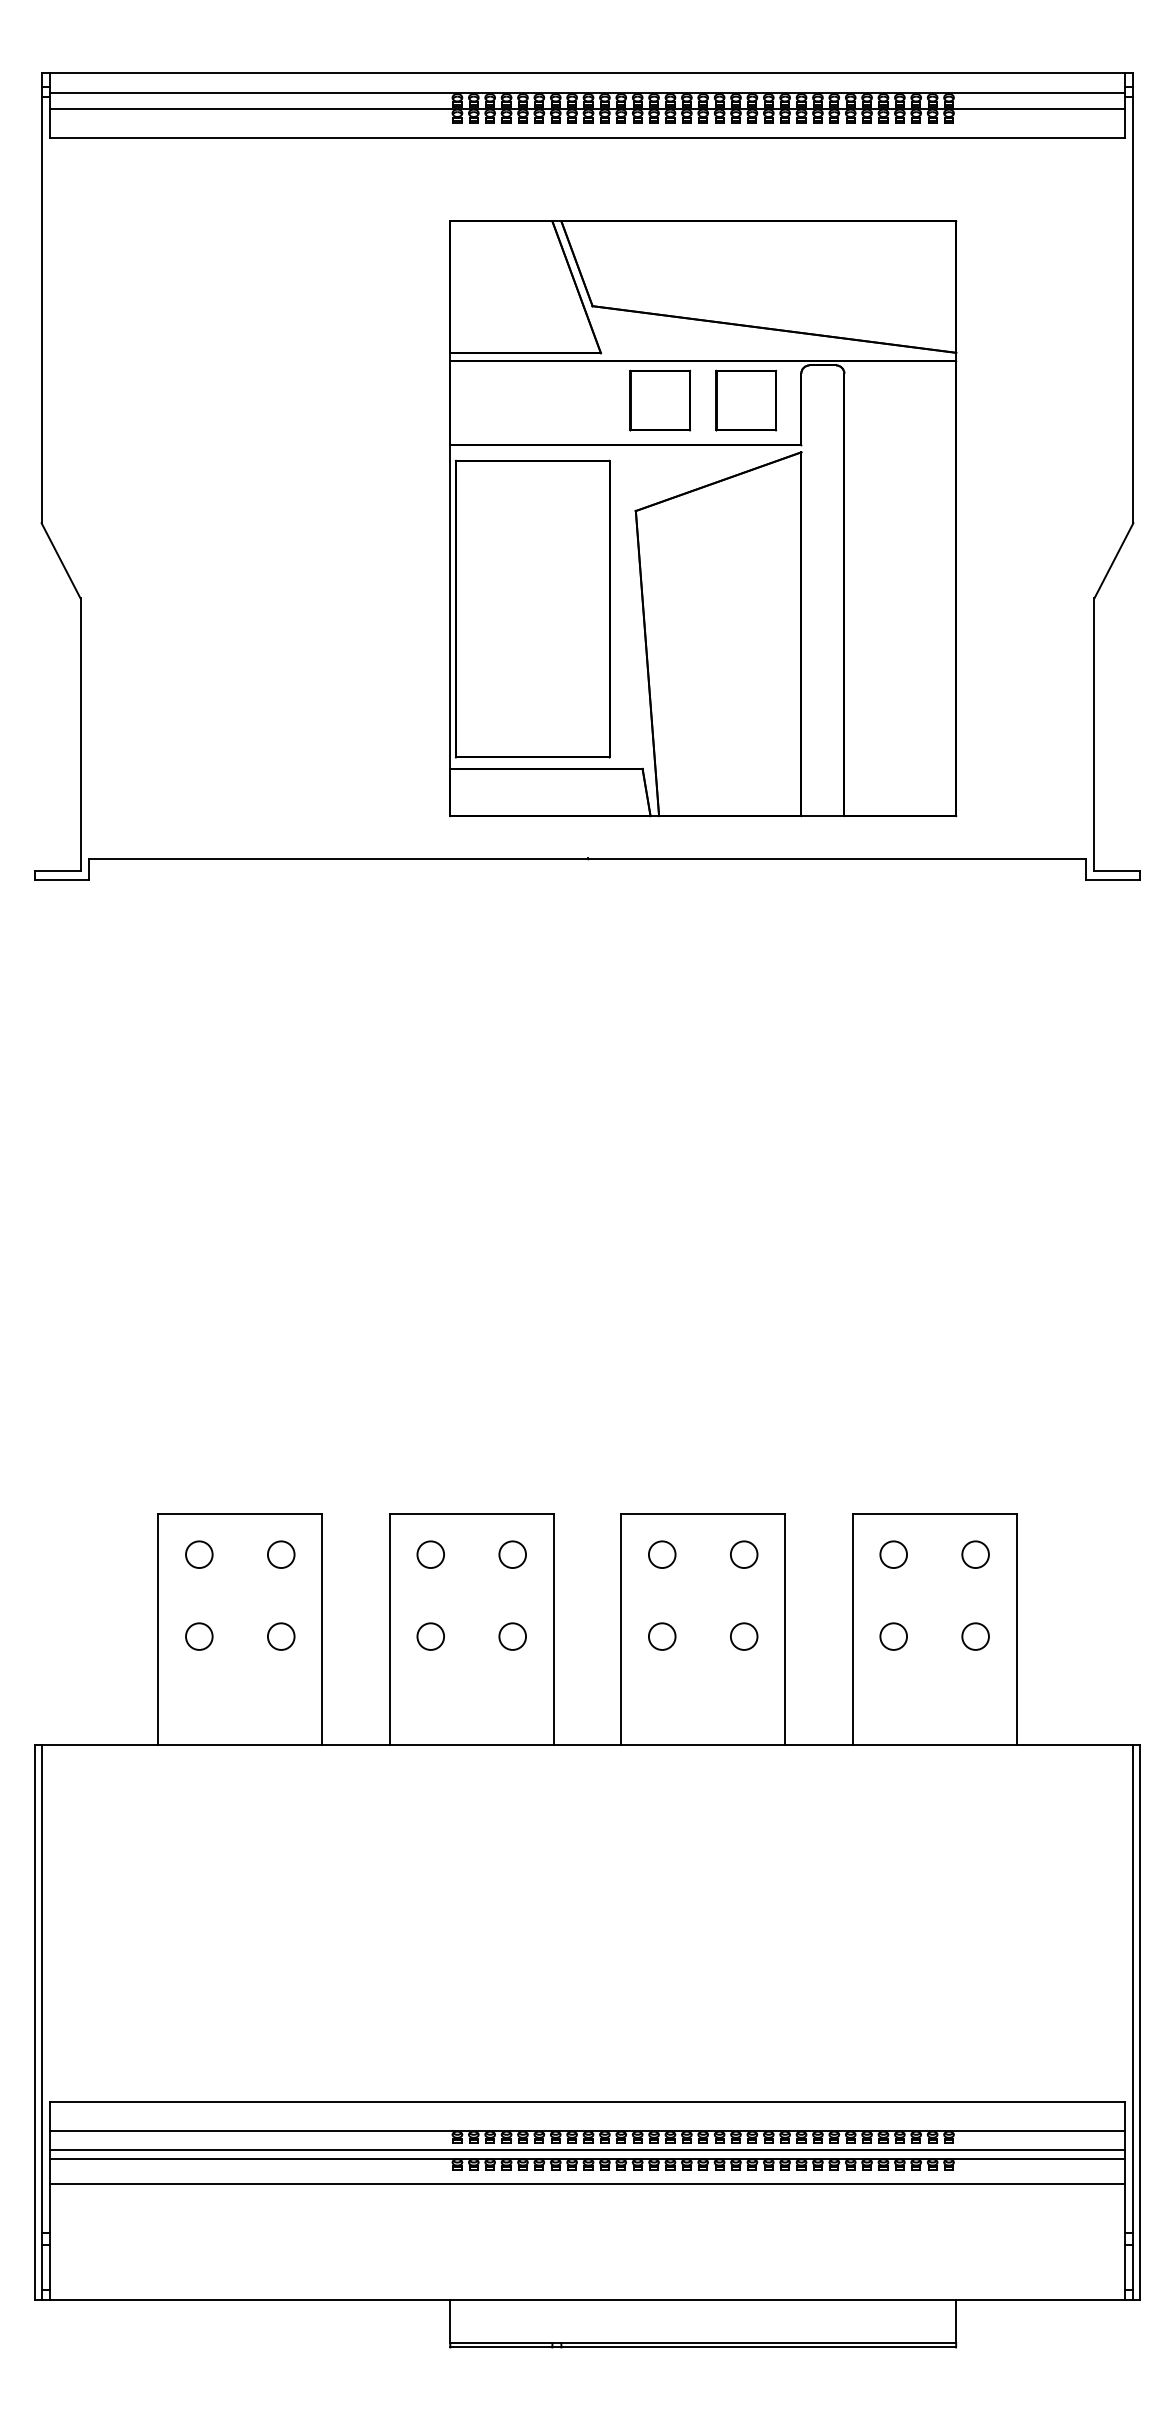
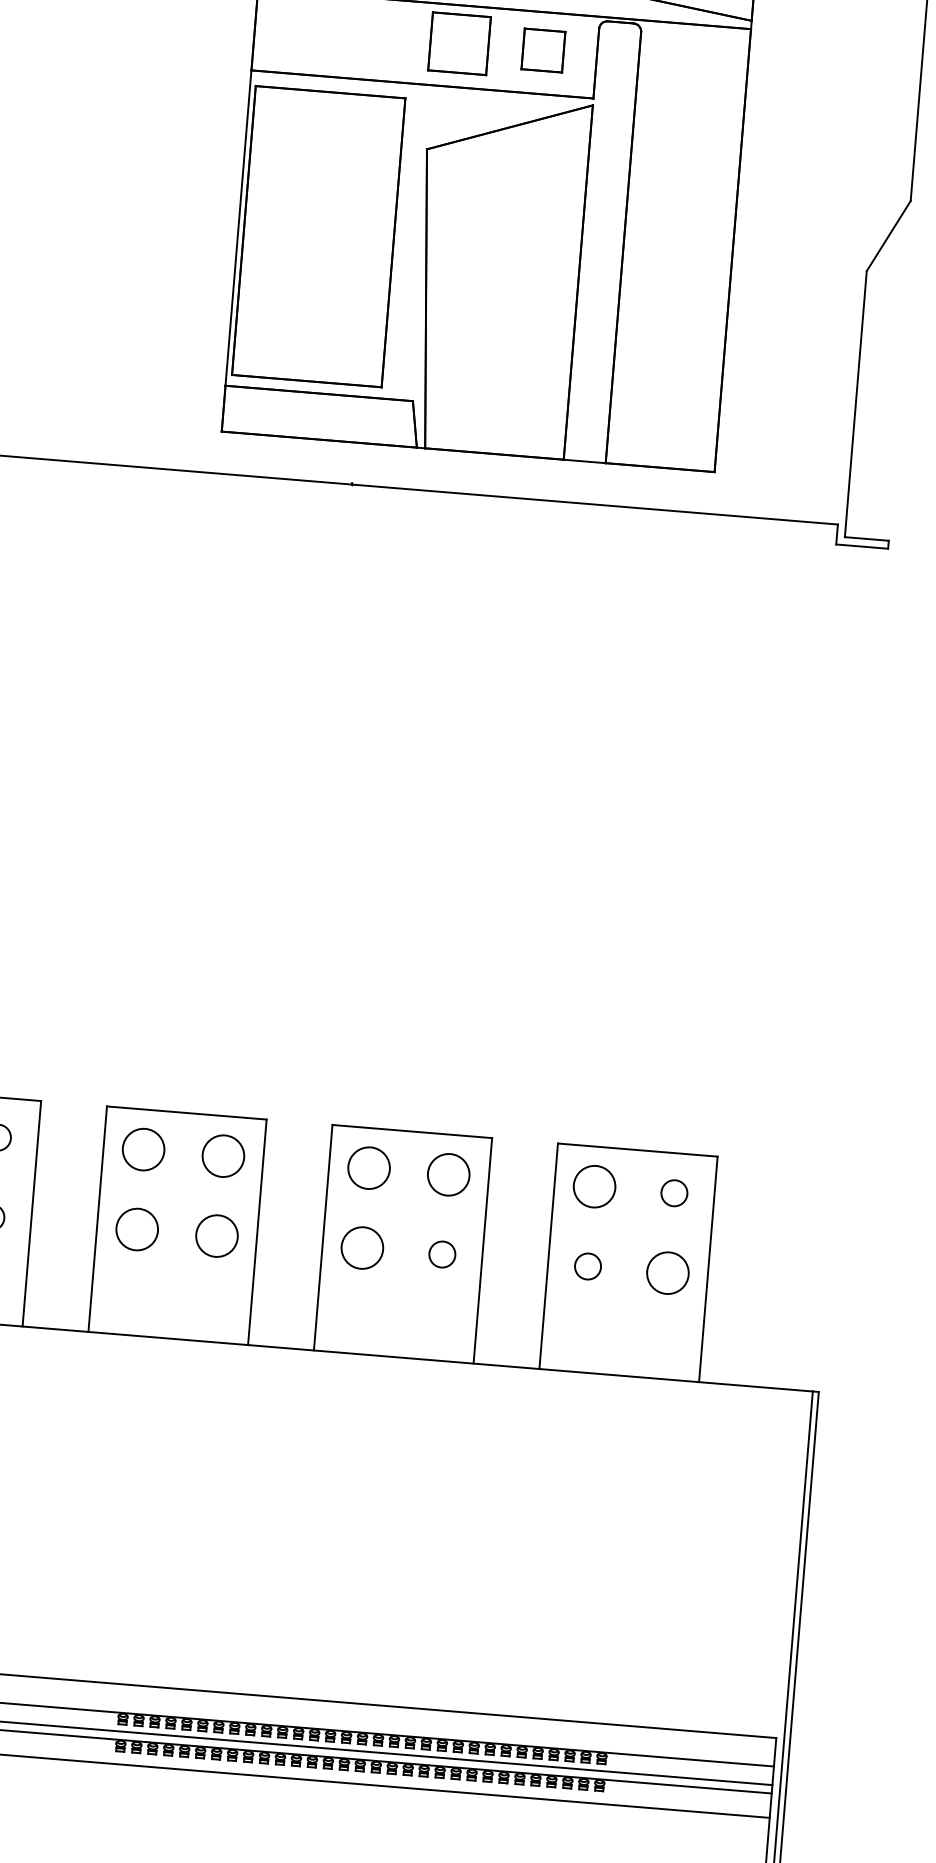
part: (746, 400) -> (543, 50), size x0.7
circle: (430, 1554) -> (143, 1149), size x1.6
circle: (512, 1554) -> (223, 1155), size x1.6
circle: (661, 1554) -> (368, 1167), size x1.6
circle: (744, 1554) -> (449, 1174), size x1.6
circle: (893, 1554) -> (594, 1186), size x1.6
circle: (430, 1636) -> (136, 1229), size x1.6
circle: (512, 1636) -> (216, 1235), size x1.6
circle: (662, 1636) -> (362, 1247), size x1.6
circle: (975, 1636) -> (667, 1272), size x1.6

